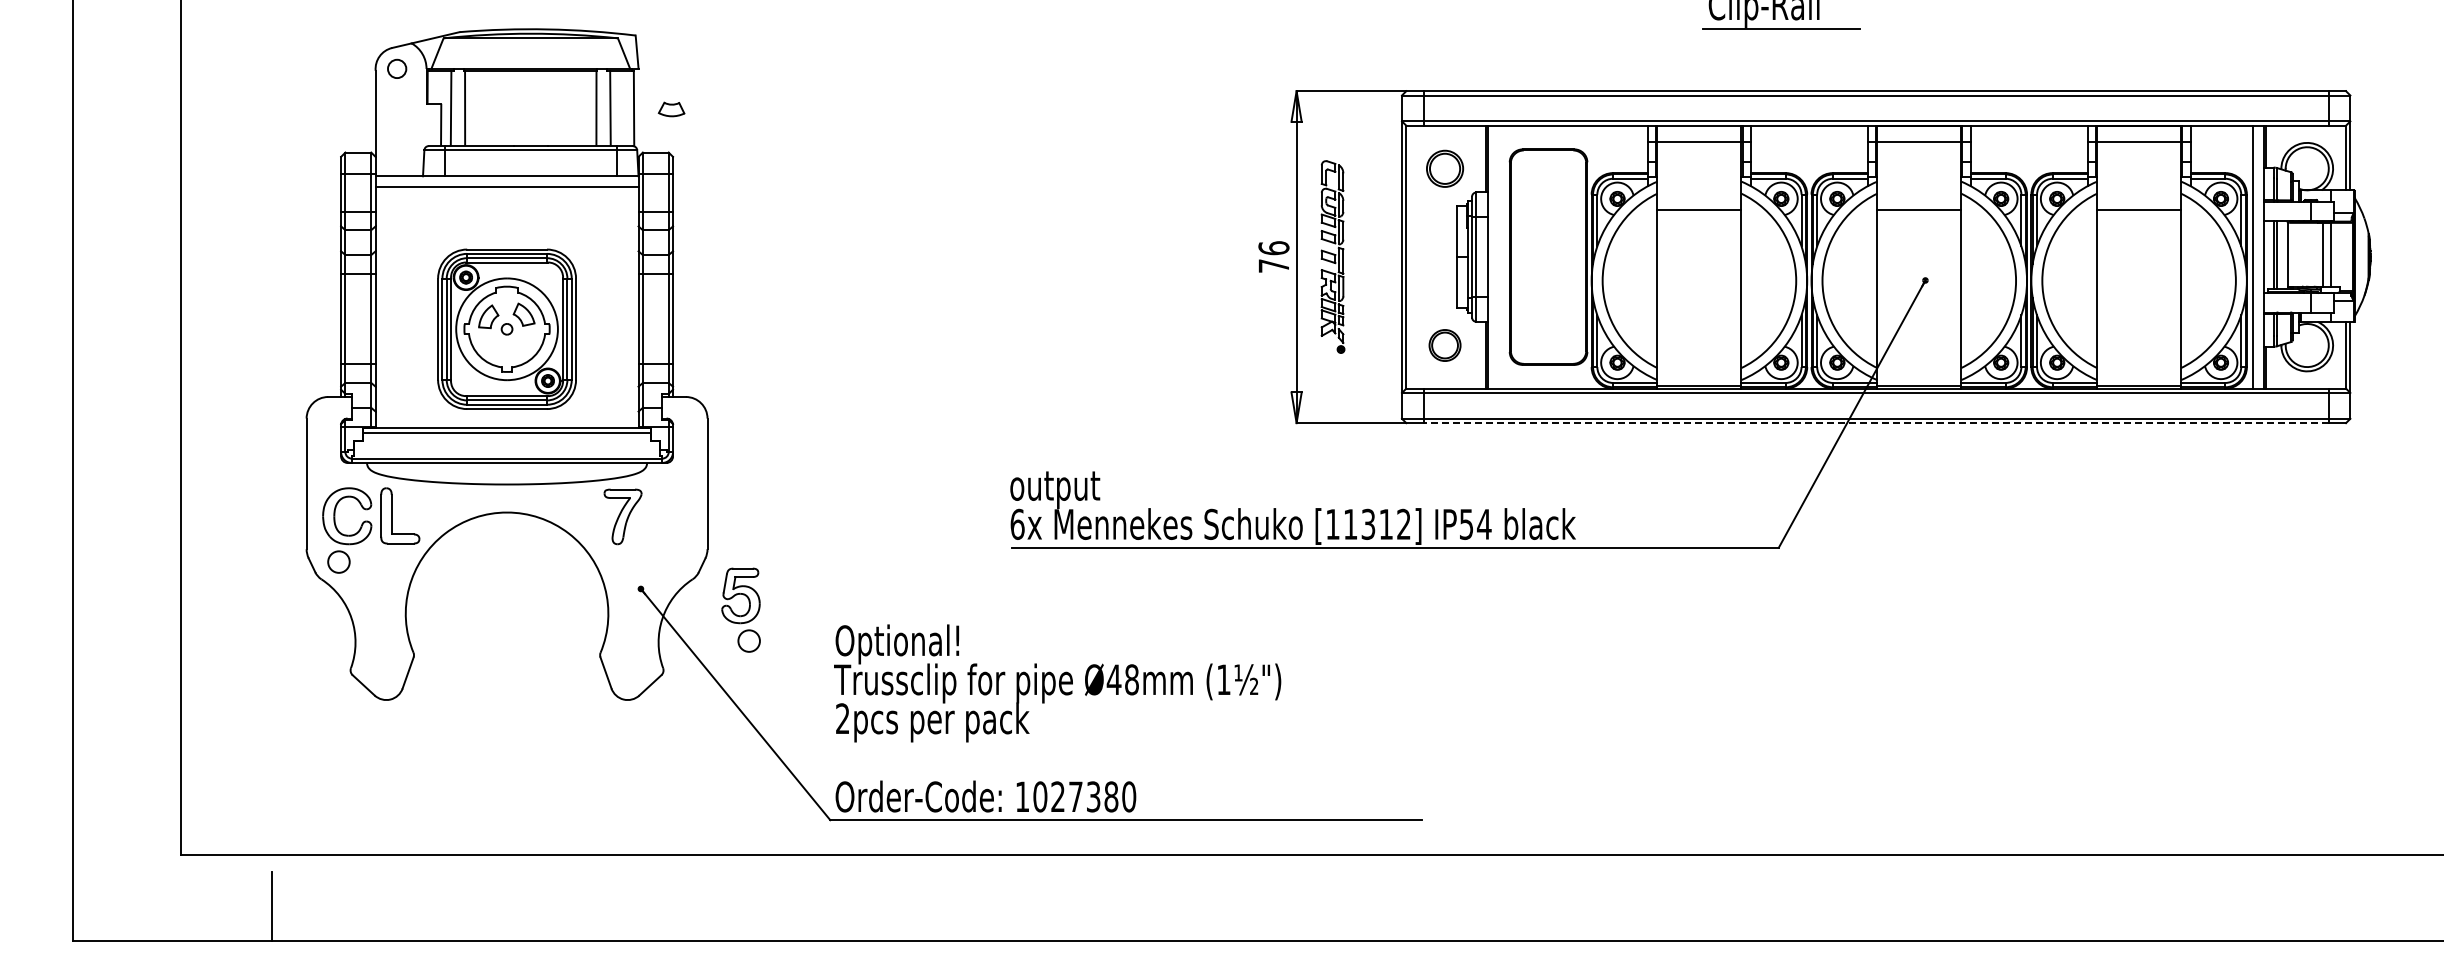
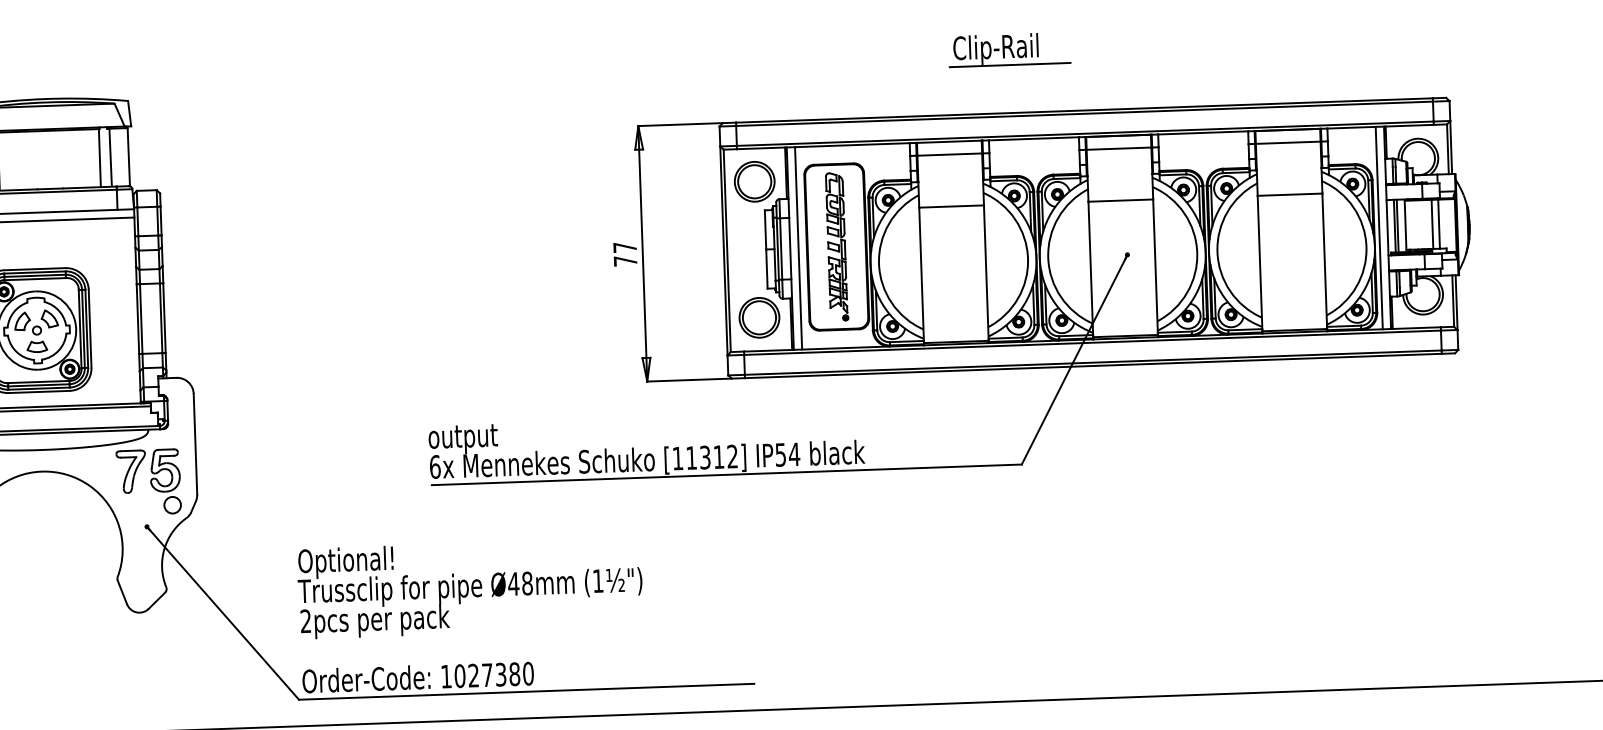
part: (671, 109) -> (37, 346), moved
part: (1444, 168) -> (754, 181), size x1.43
text: (1273, 248) -> (624, 247), 76 -> 77
part: (1332, 256) -> (836, 246), moved
line: (1498, 256) -> (798, 247), added
part: (1444, 345) -> (759, 317), size x1.67
line: (1876, 423) -> (1093, 366), dashed -> solid
part: (740, 609) -> (165, 481), moved

